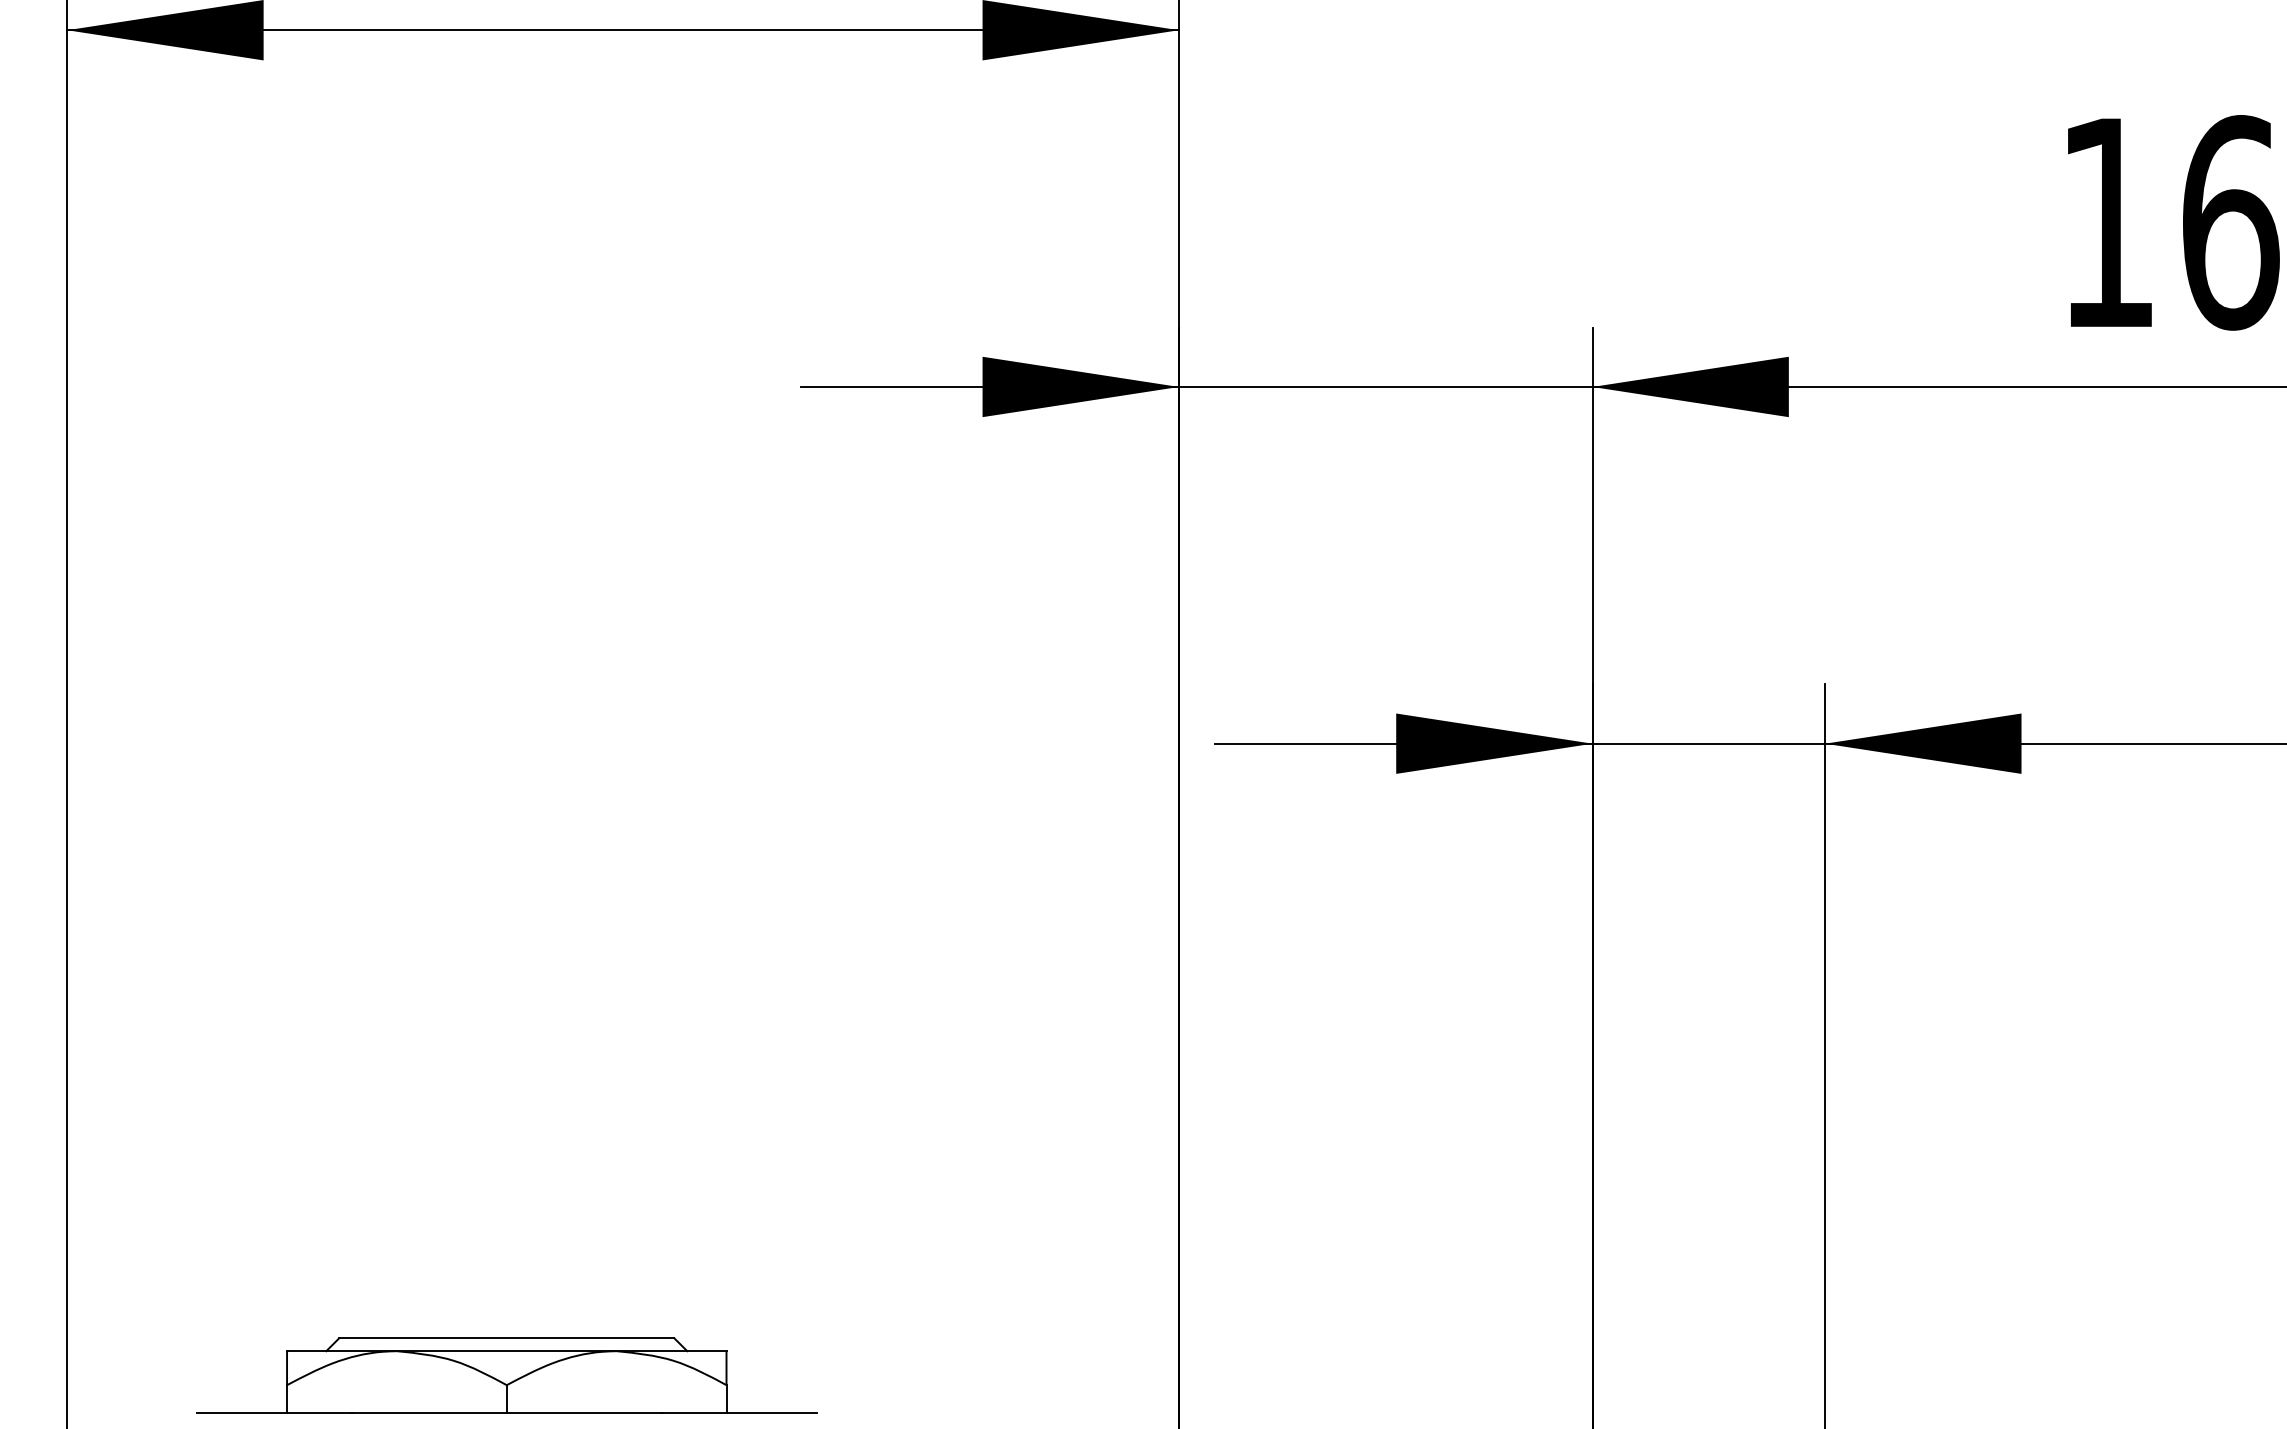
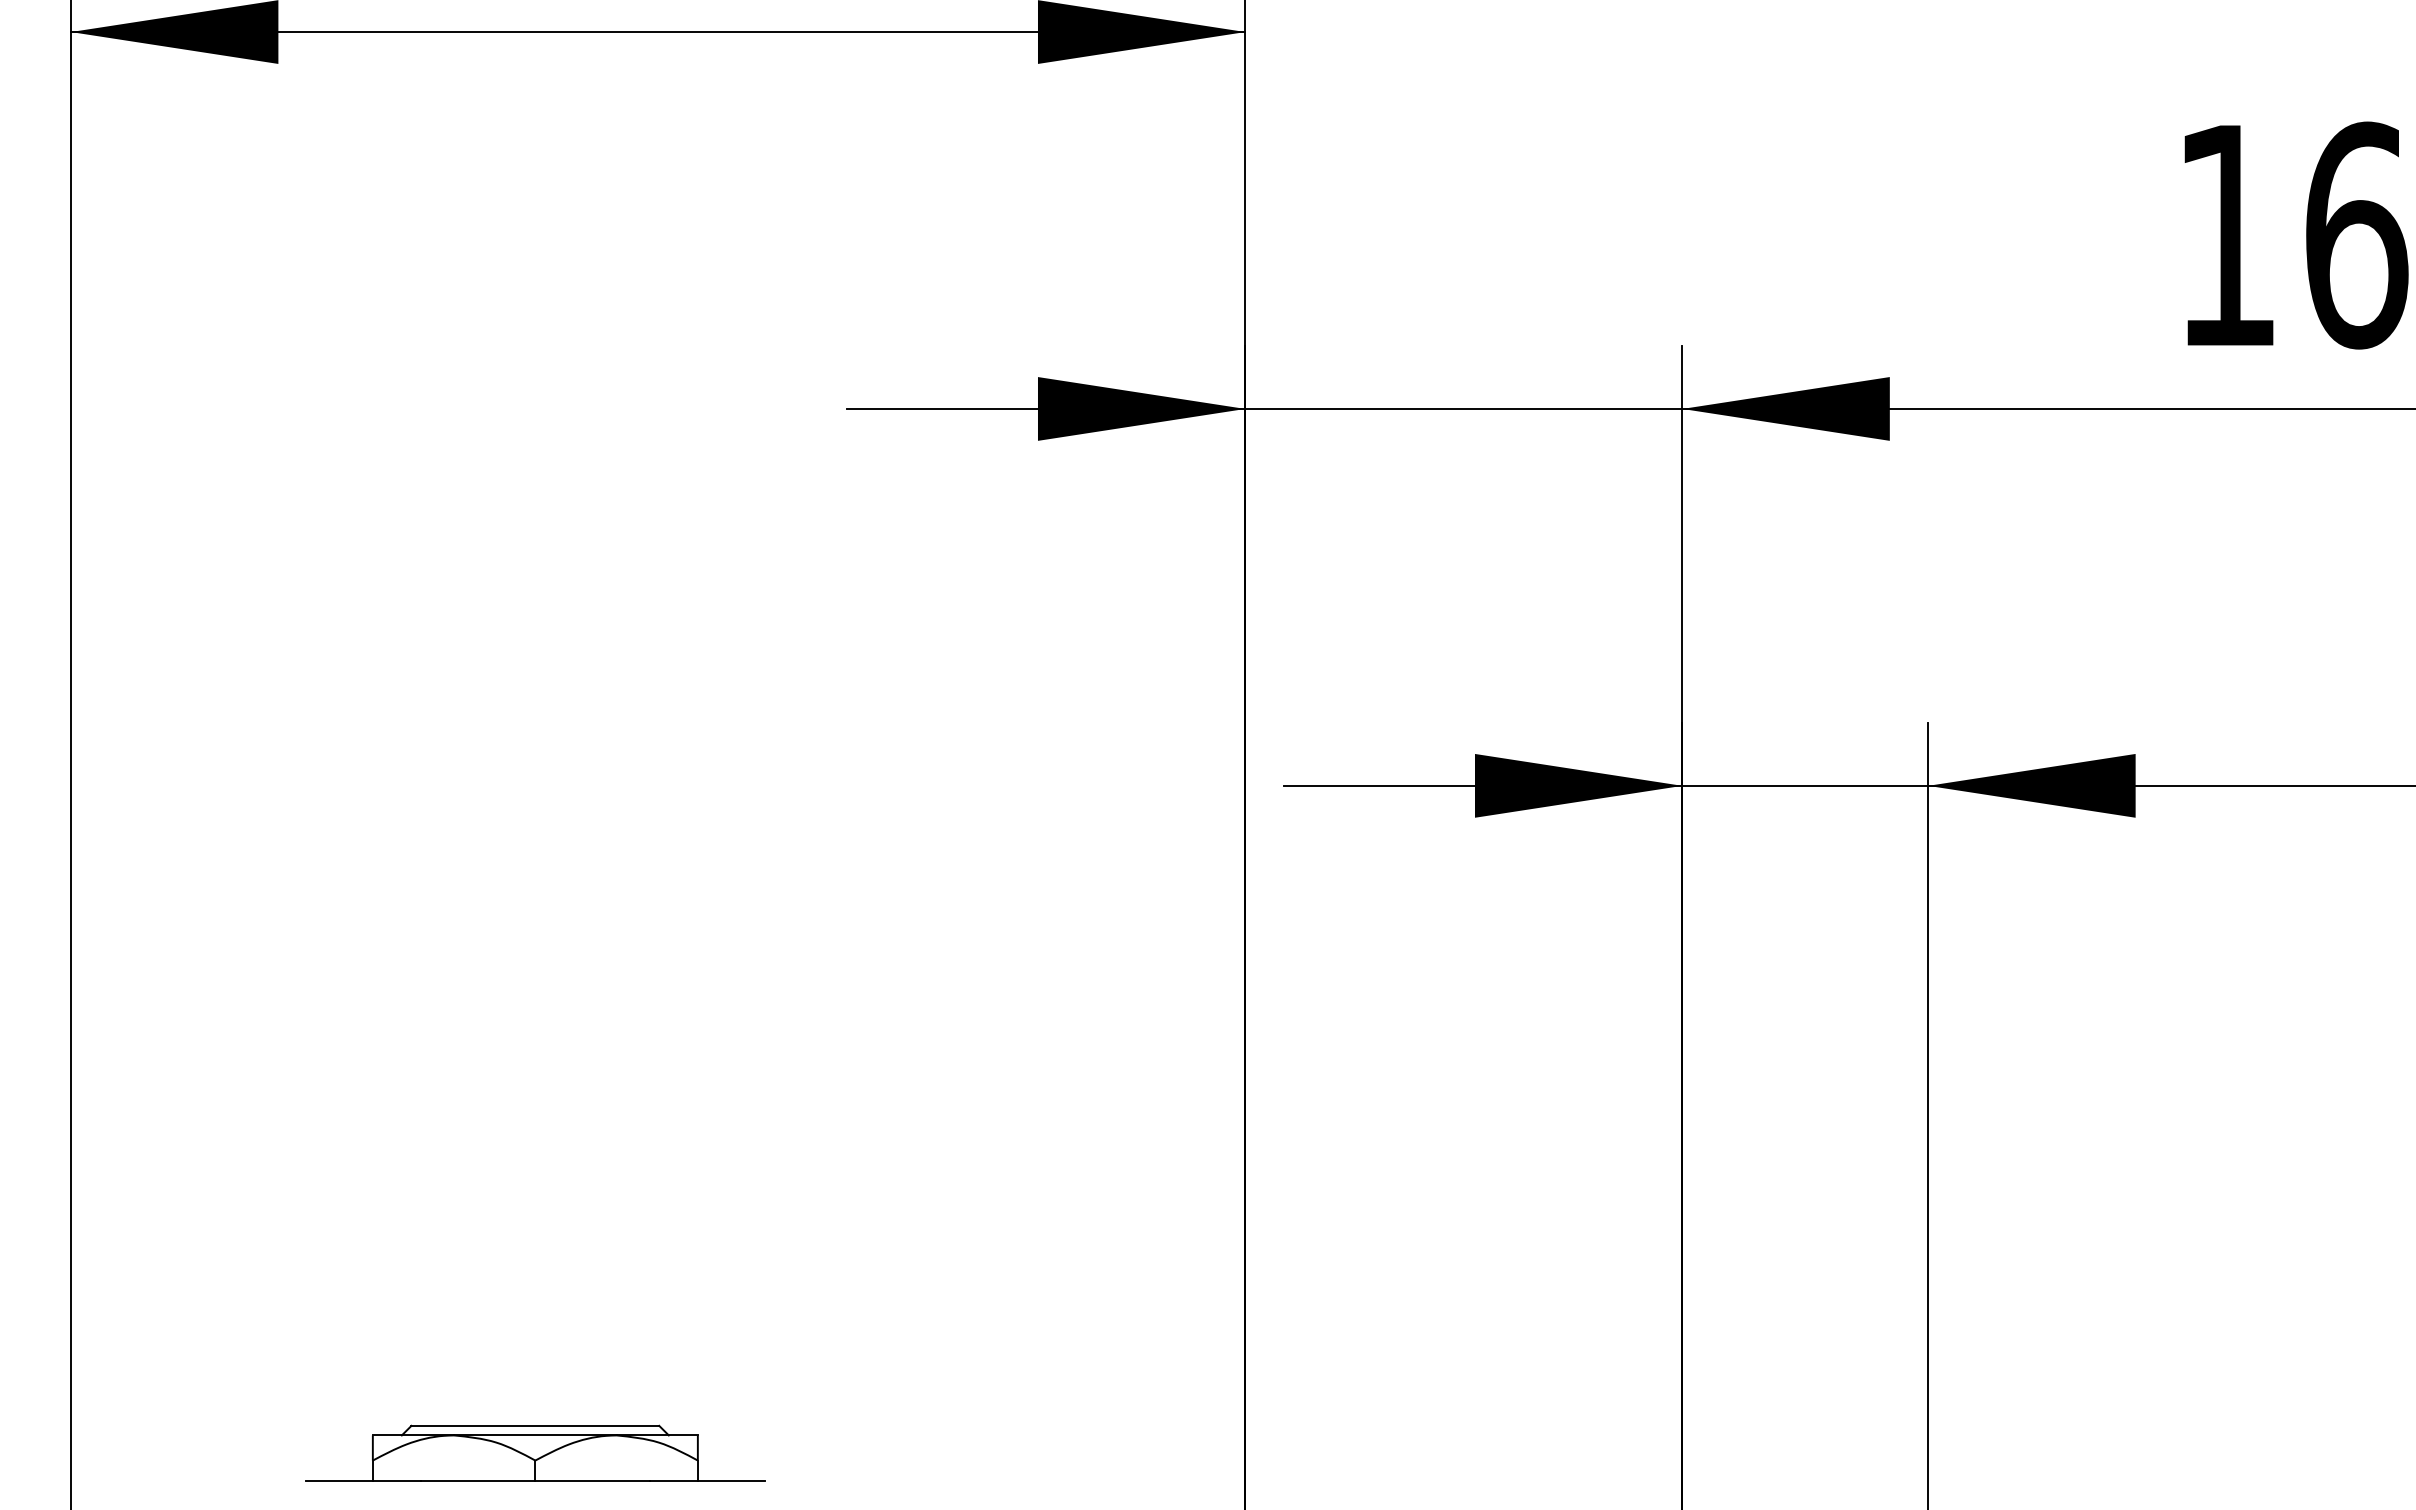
part: (506, 1375) -> (535, 1453), size x0.7

